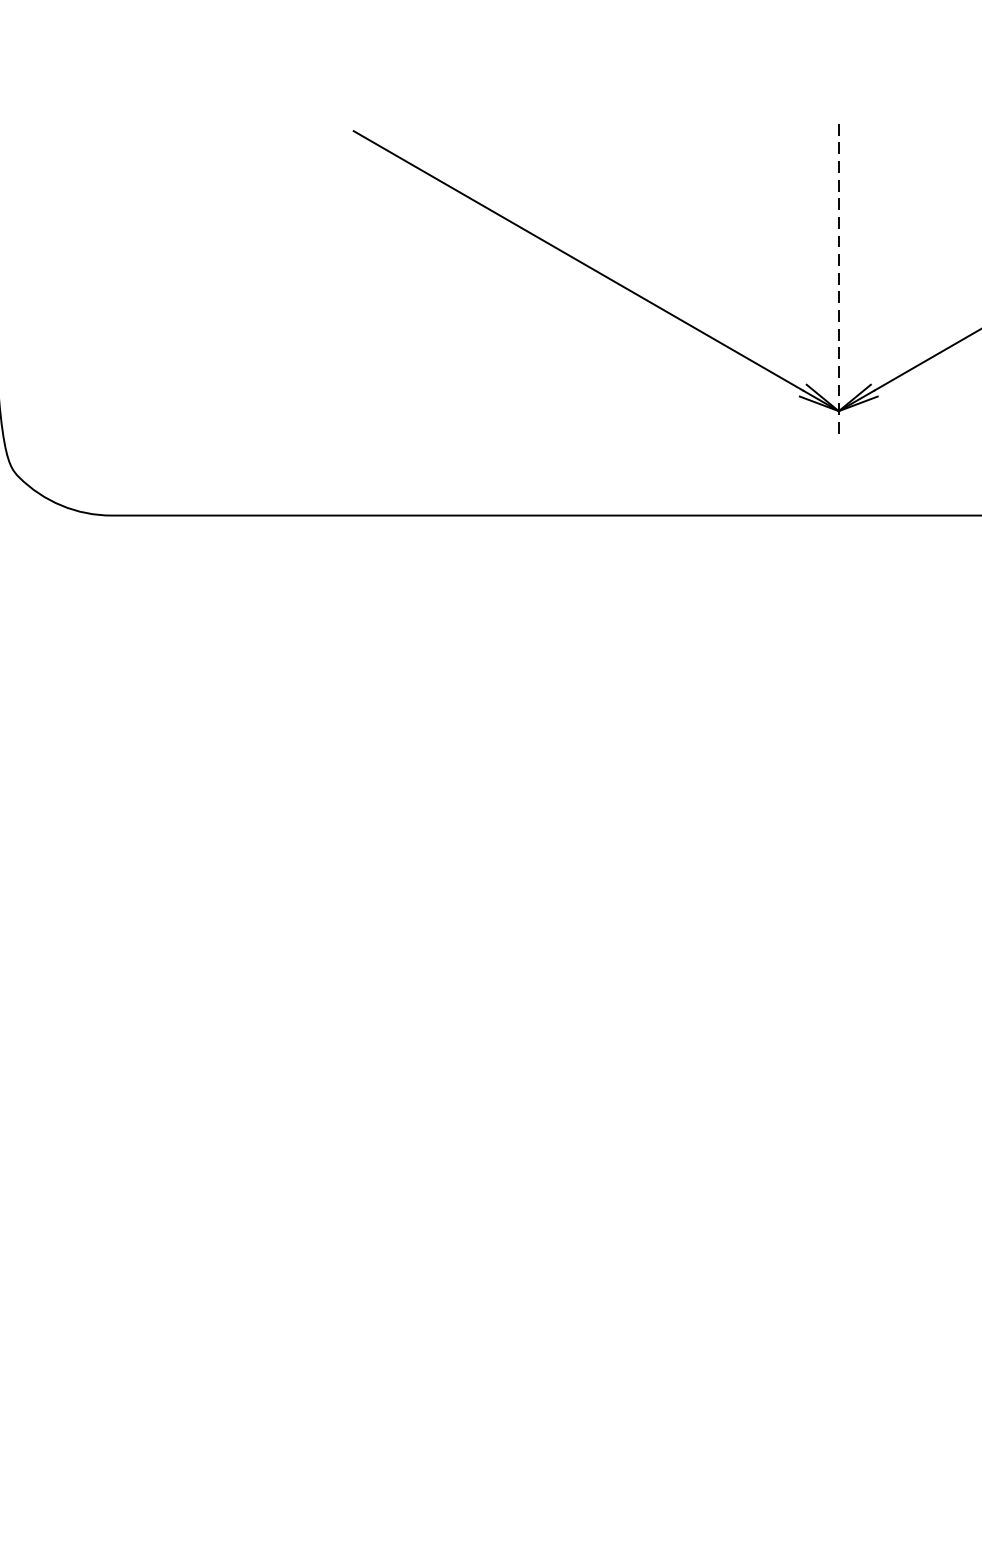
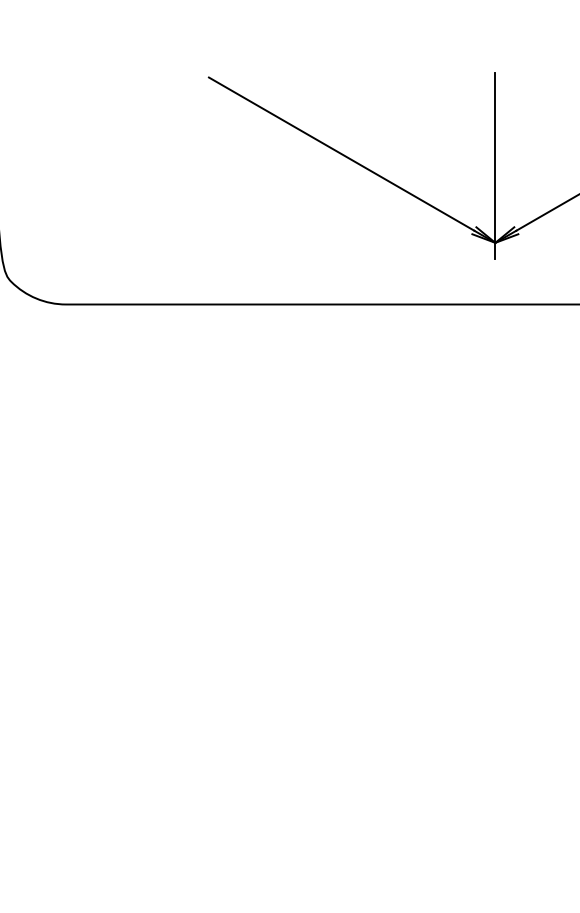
line: (839, 281) -> (495, 166), dashed -> solid

